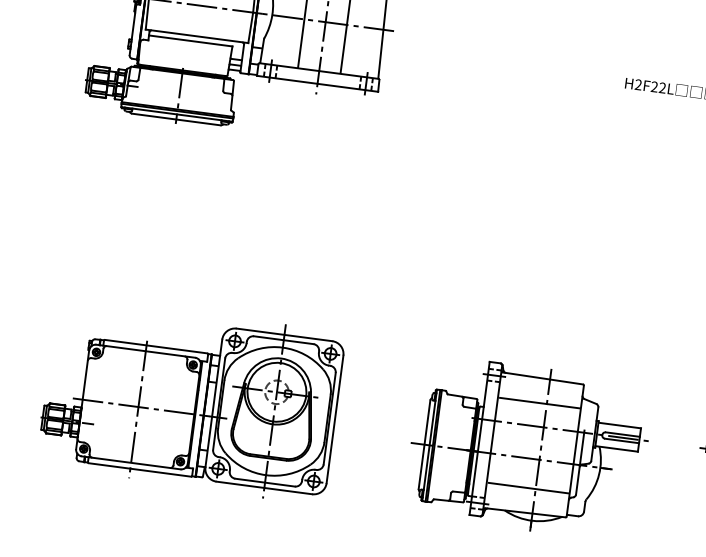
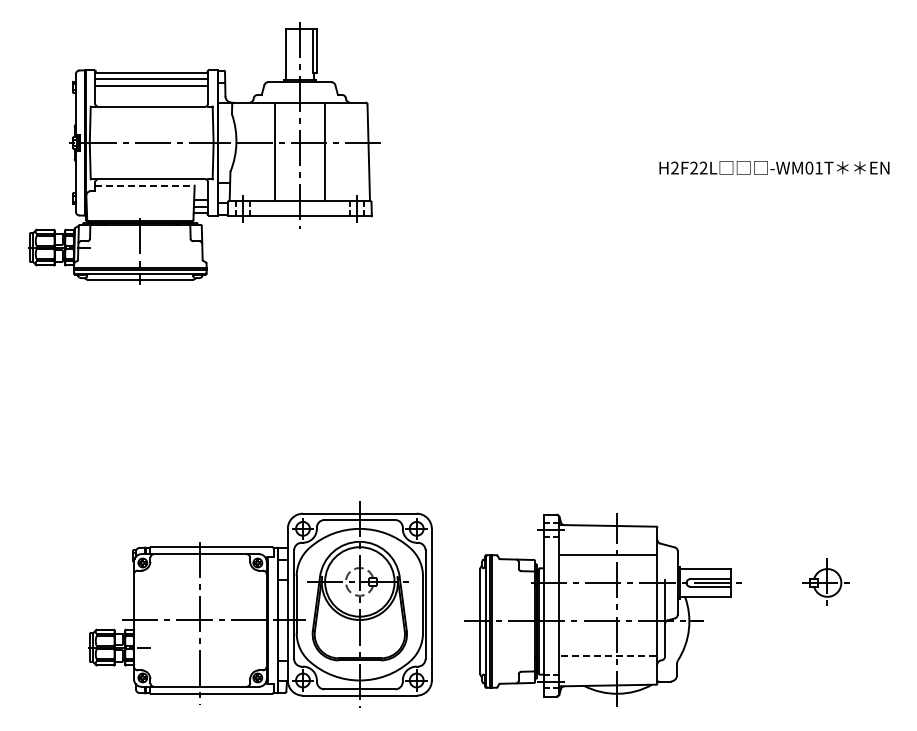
line: (191, 40) -> (145, 185), solid -> dashed
part: (190, 400) -> (260, 604), moved
line: (529, 488) -> (609, 656), solid -> dashed

